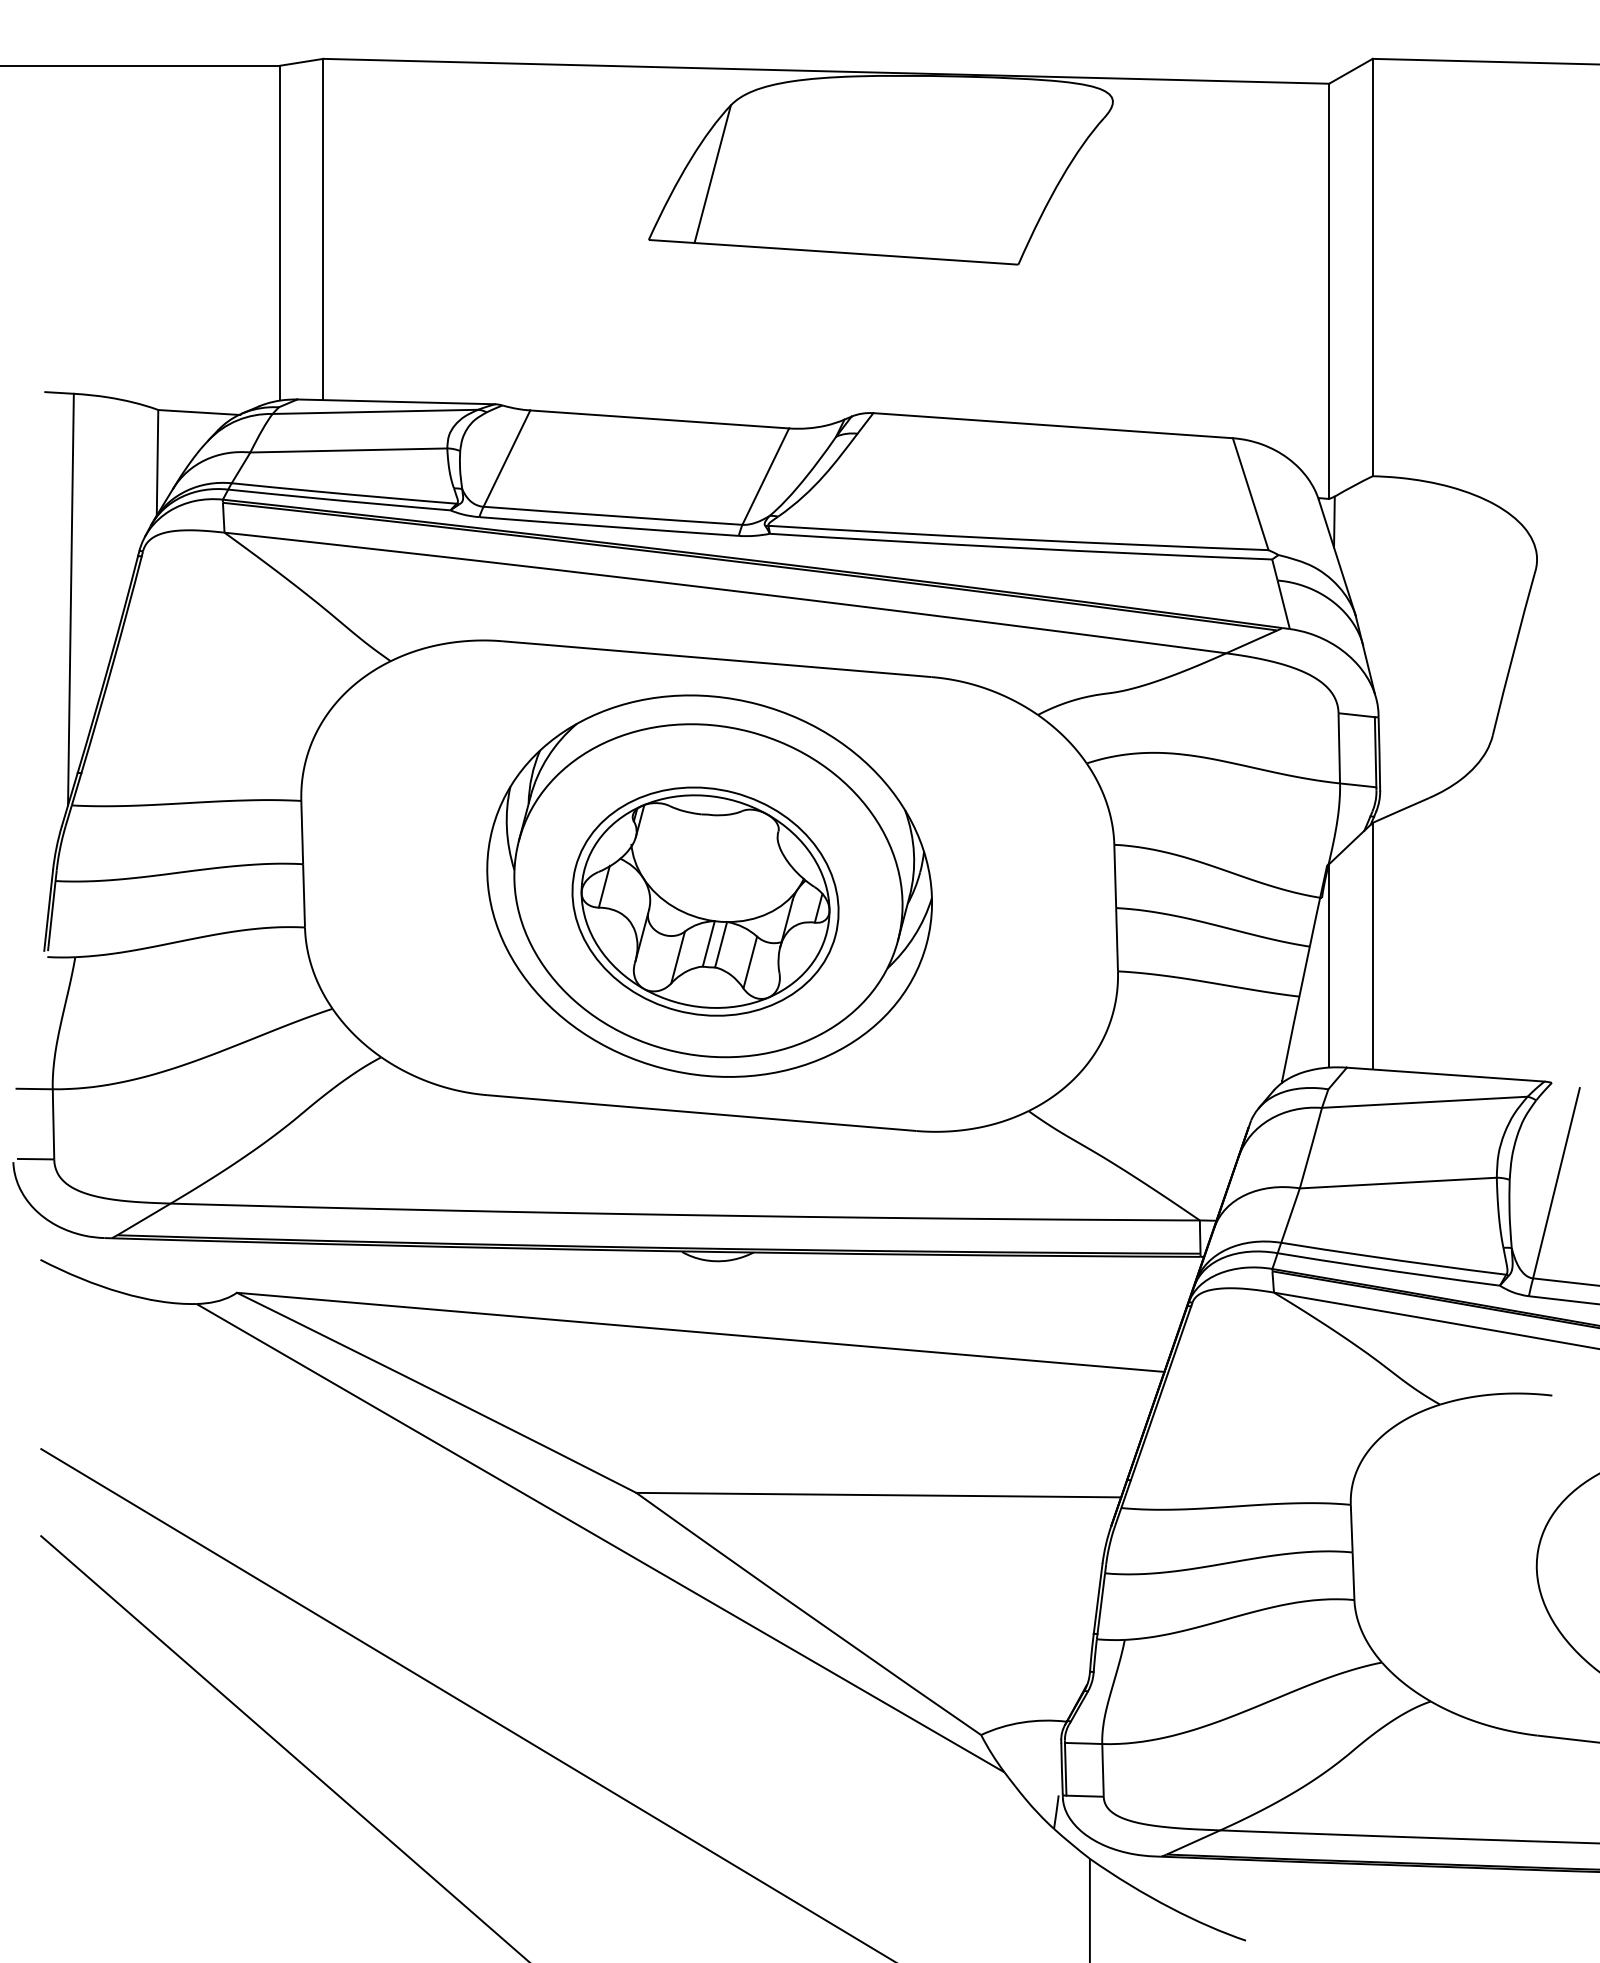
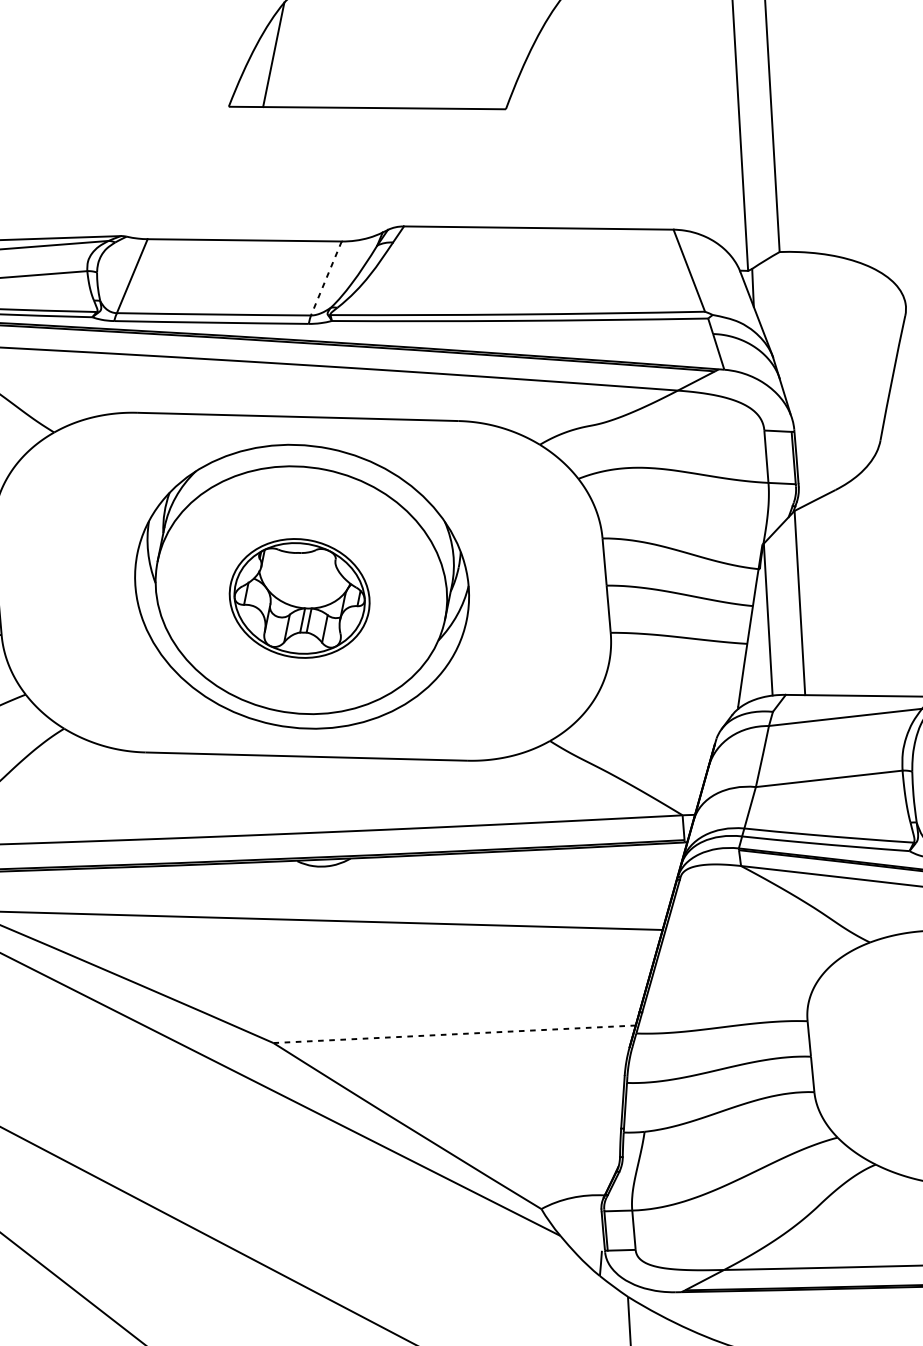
line: (765, 476) -> (326, 278), solid -> dashed
part: (705, 901) -> (299, 598), size x0.7
line: (879, 1495) -> (455, 1034), solid -> dashed

